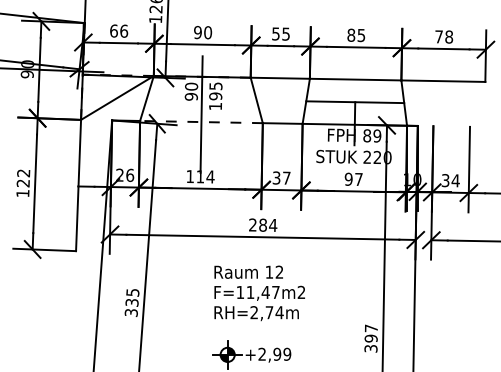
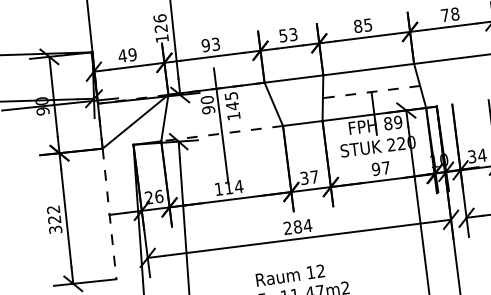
text: (118, 30) -> (126, 54), 66 -> 49
text: (208, 32) -> (216, 43), 90 -> 93
text: (285, 33) -> (292, 33), 55 -> 53
text: (215, 96) -> (232, 106), 195 -> 145
line: (355, 102) -> (371, 92), solid -> dashed
line: (78, 185) -> (109, 213), solid -> dashed
text: (22, 193) -> (55, 229), 122 -> 322

